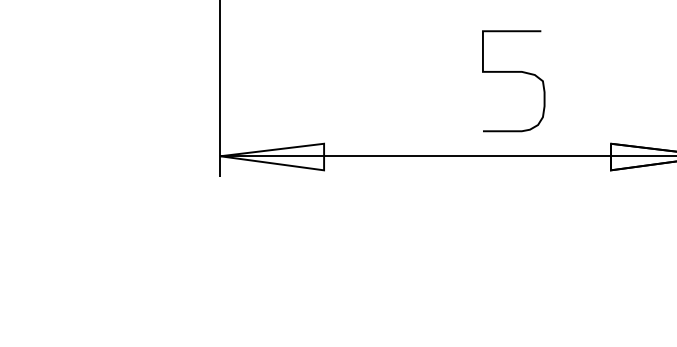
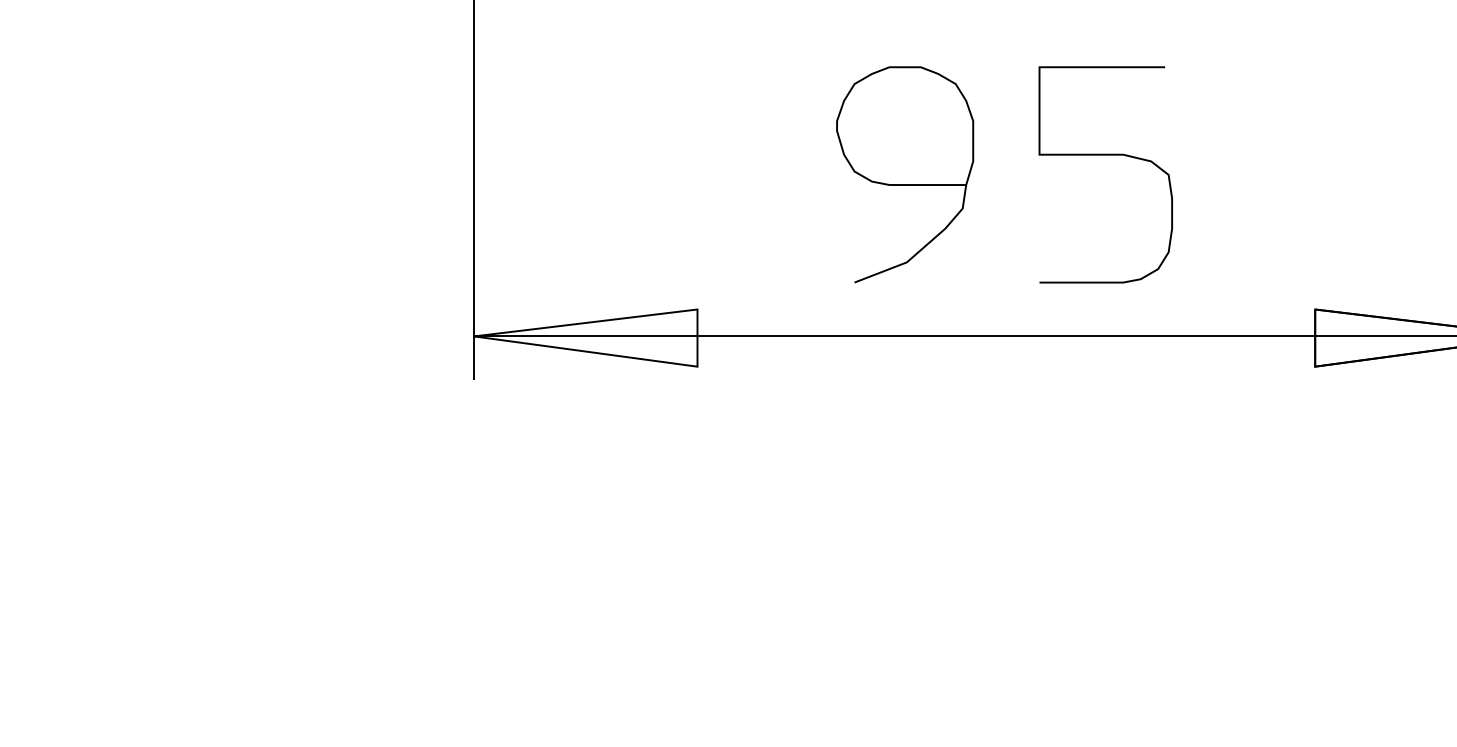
curve: (420, 85) -> (905, 184), added

